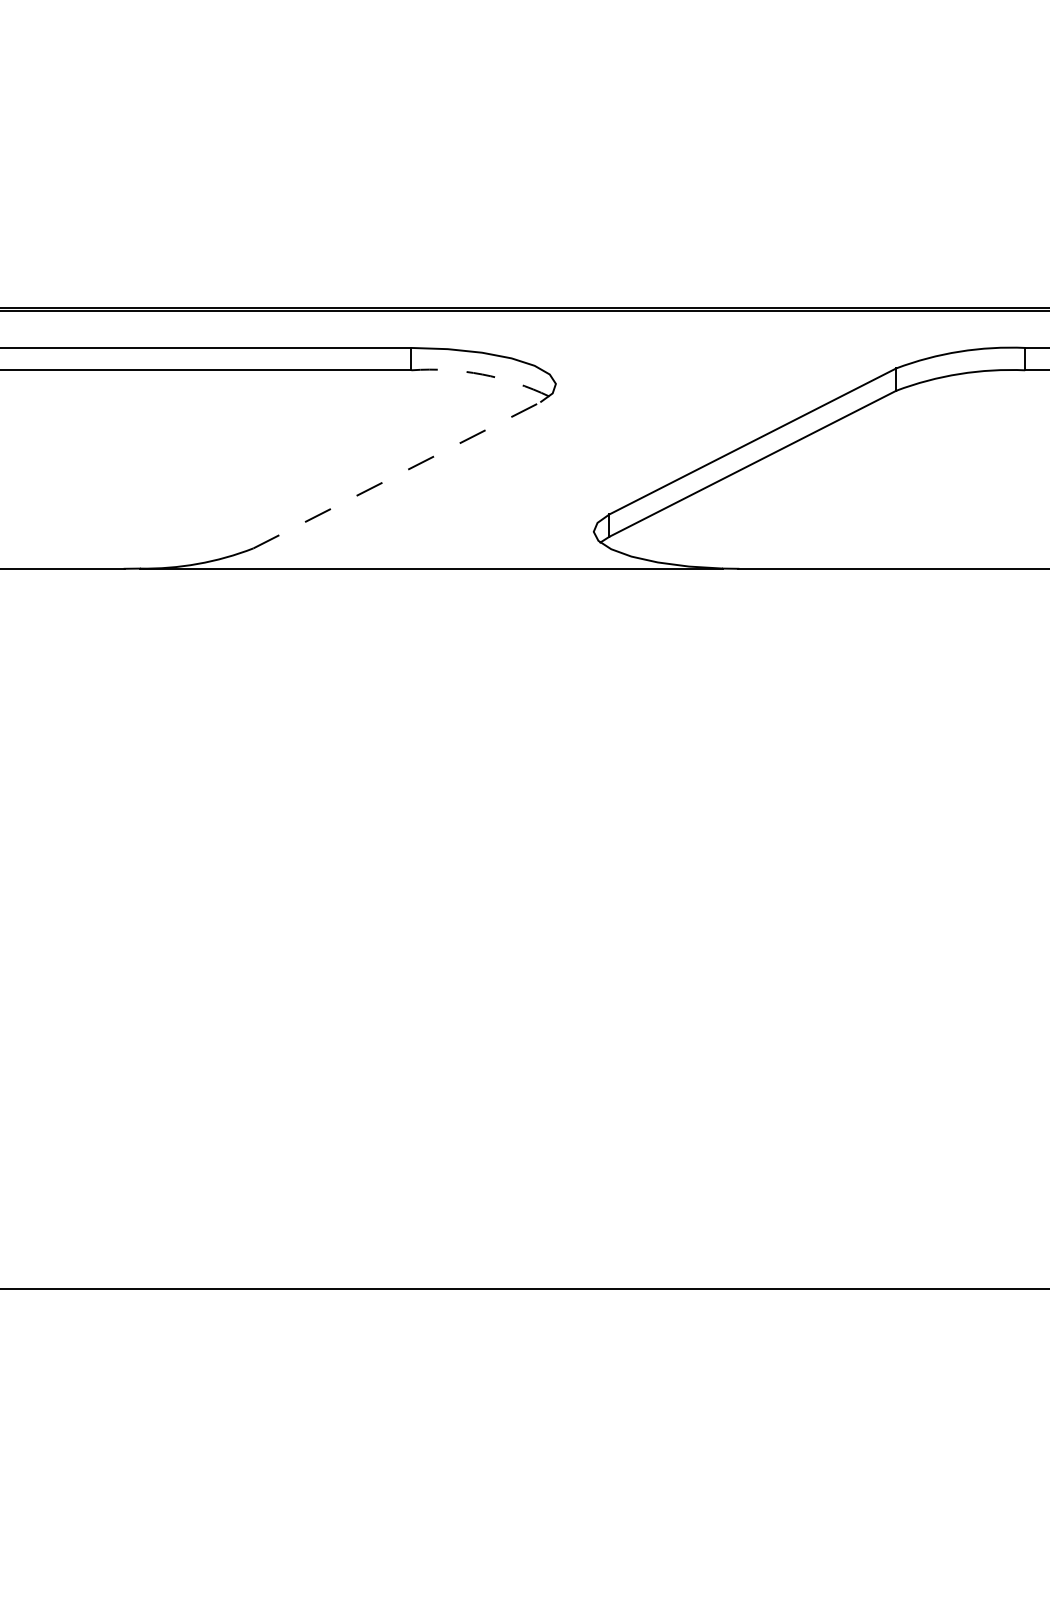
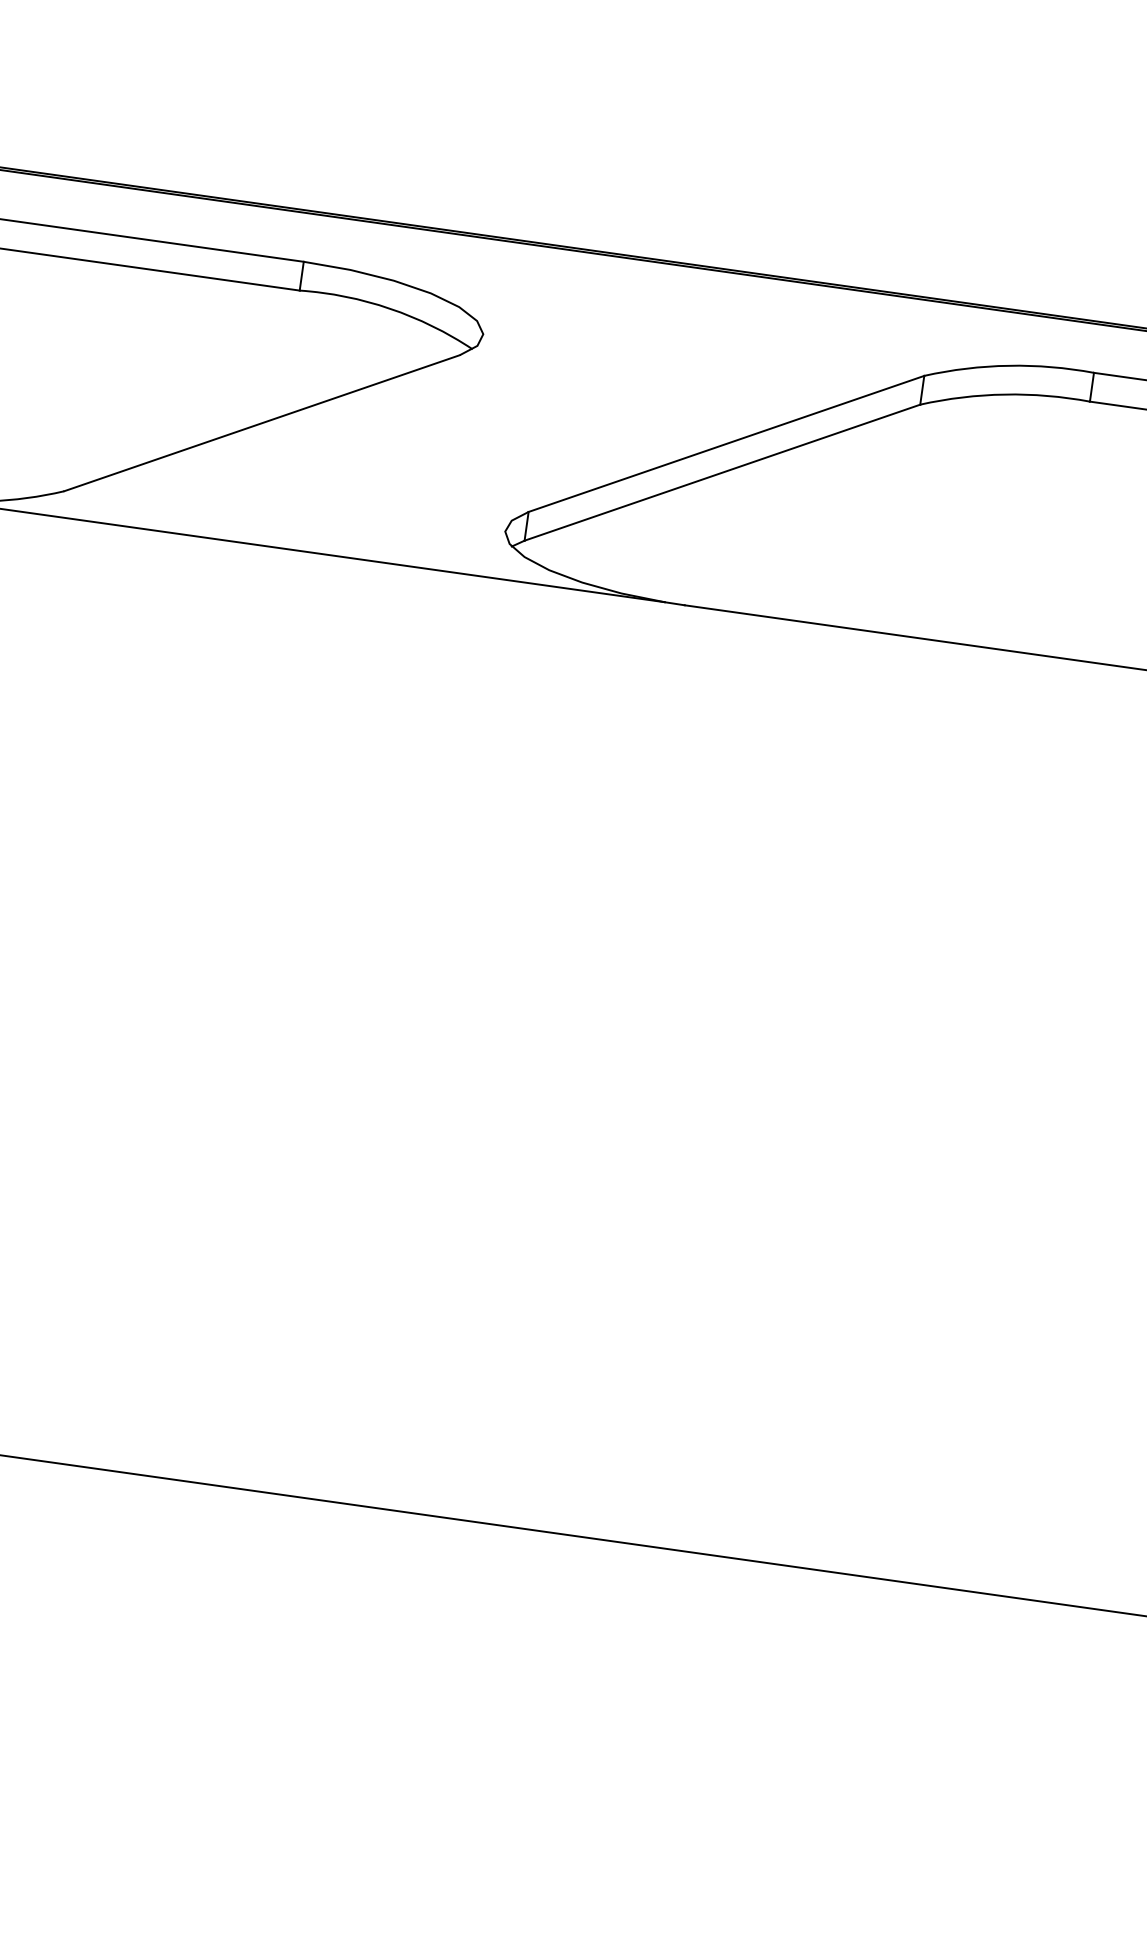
arc: (482, 374) -> (390, 308), dashed -> solid
line: (396, 475) -> (261, 423), dashed -> solid

